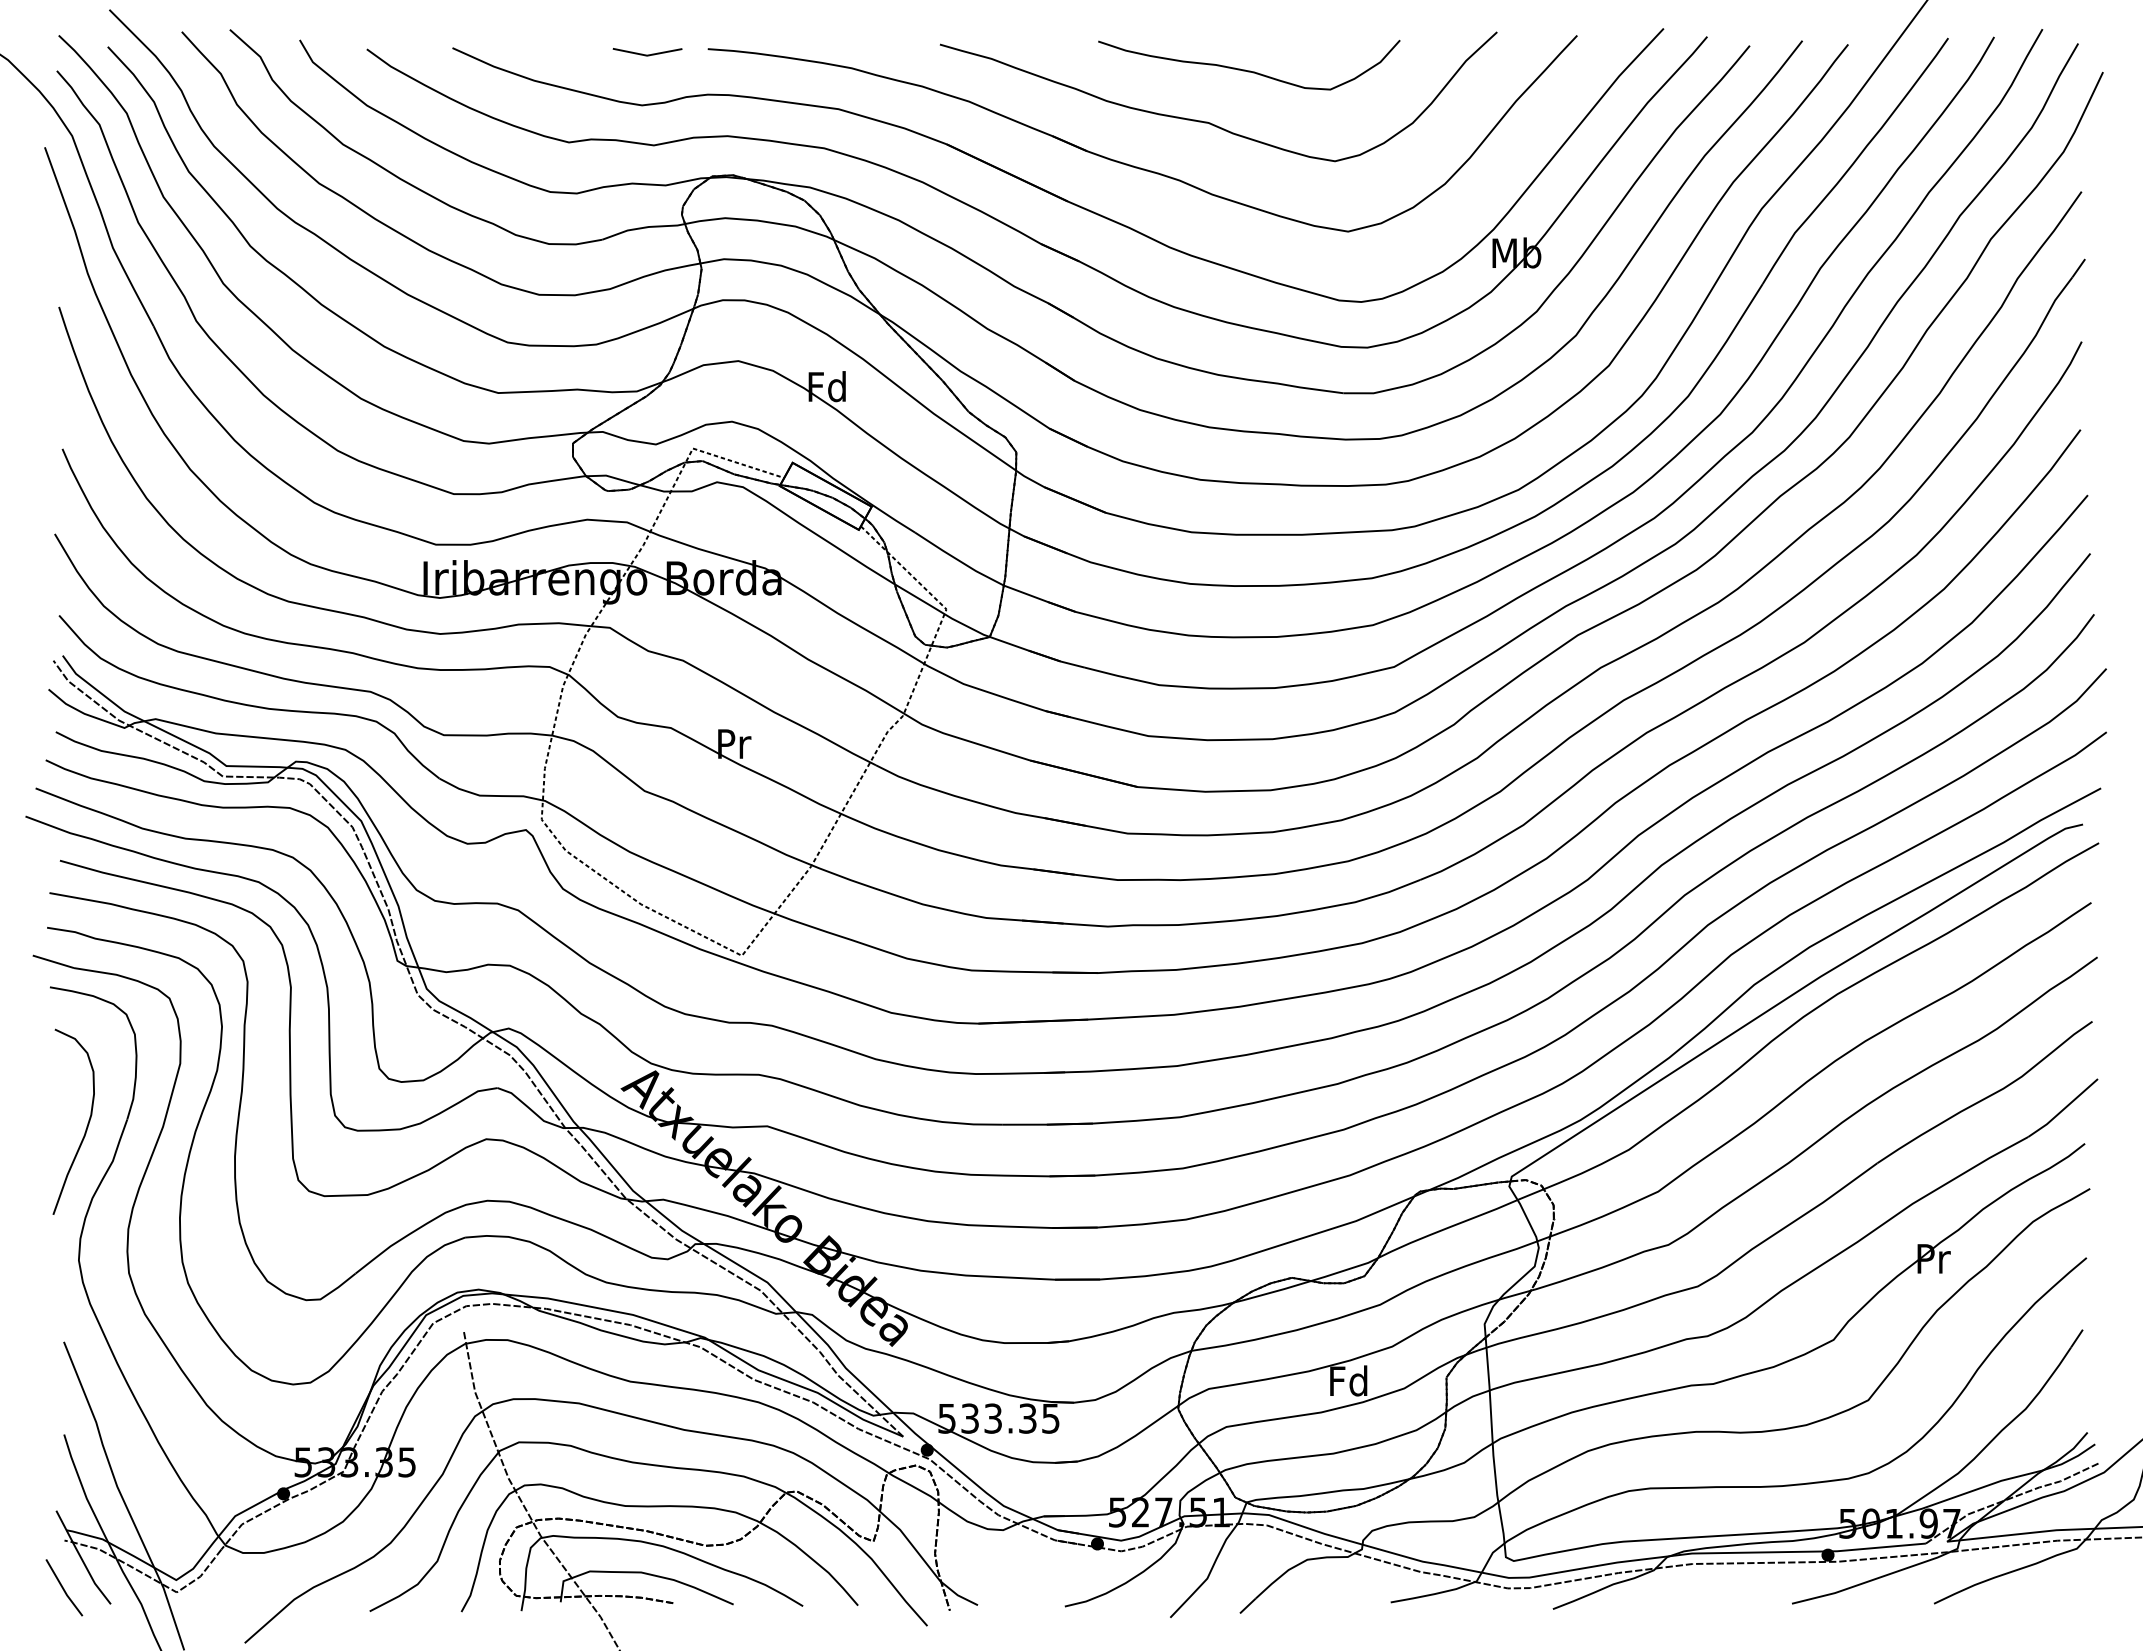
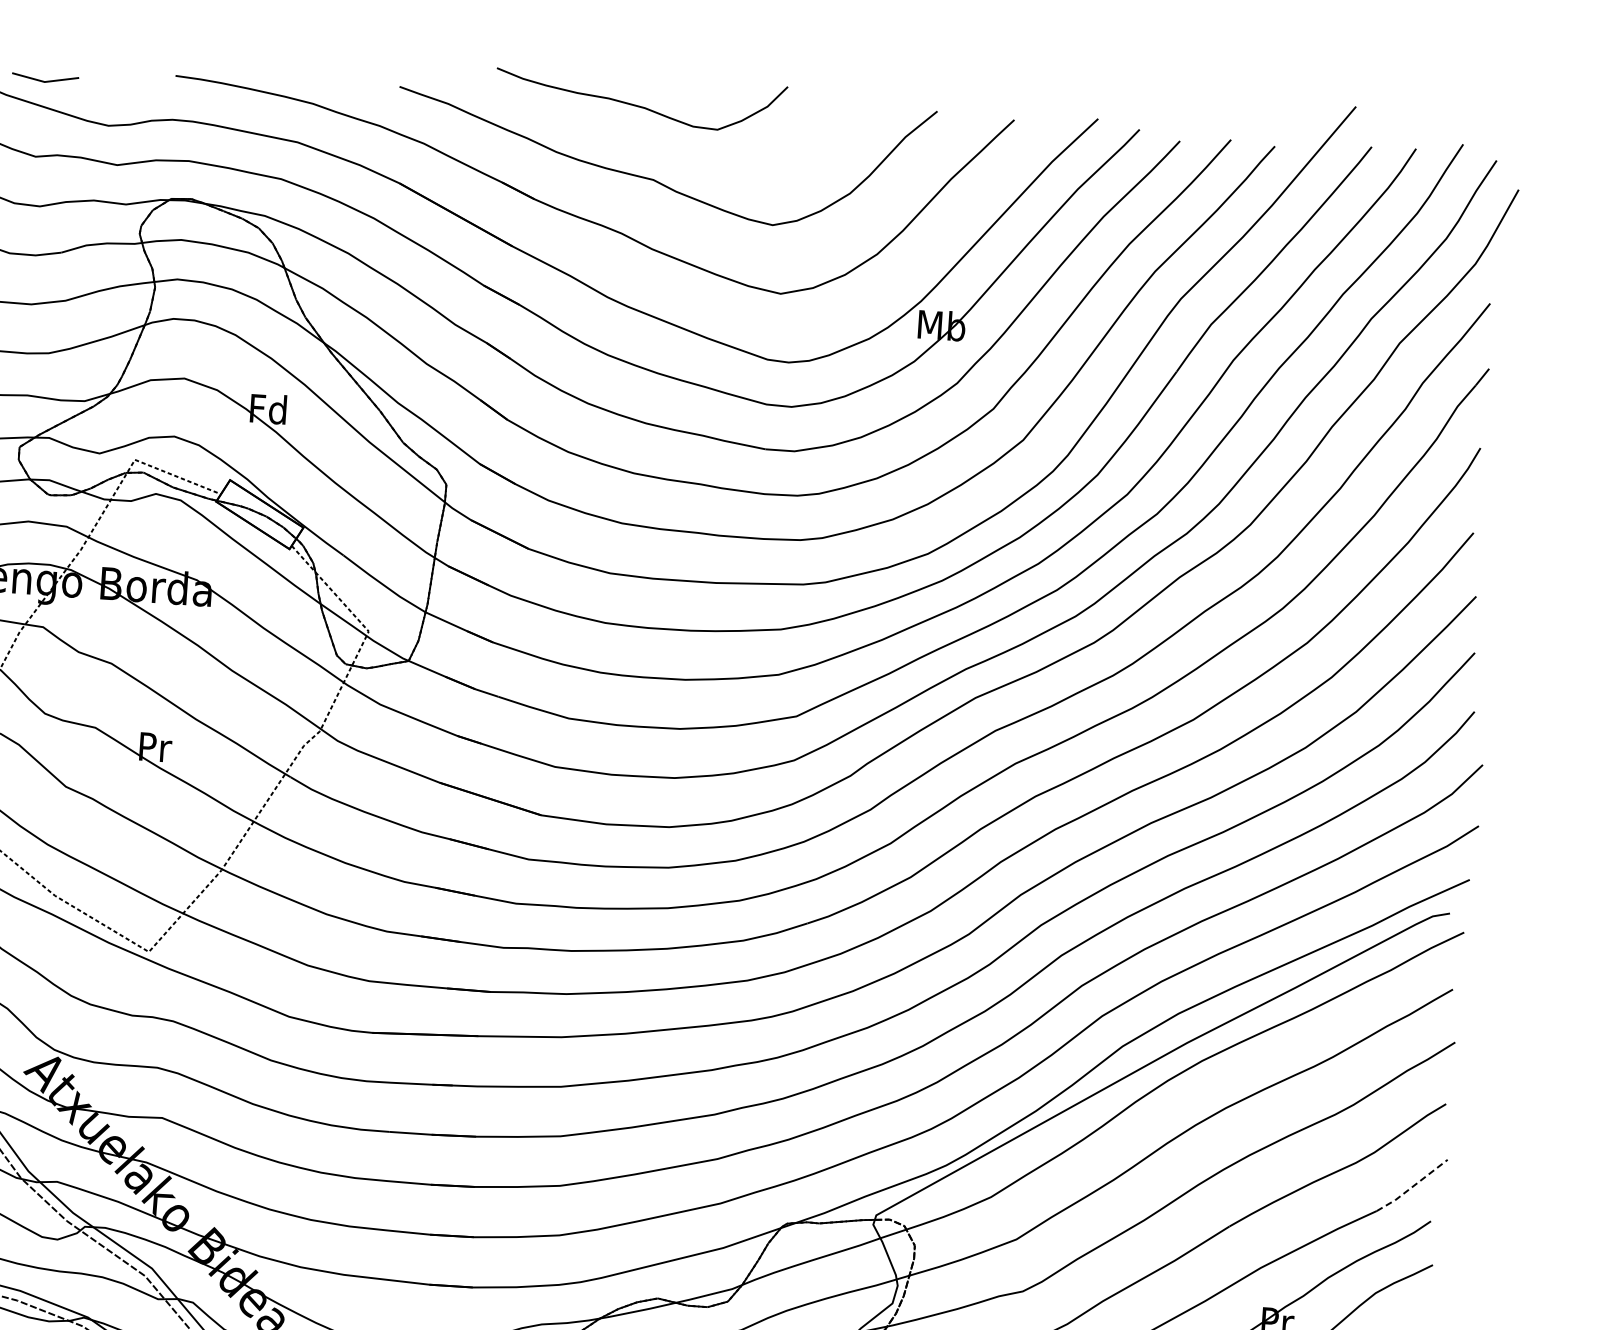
line: (647, 54) -> (45, 80), moved
curve: (1249, 70) -> (640, 106), moved
line: (2063, 1109) -> (1412, 1186), solid -> dashed

